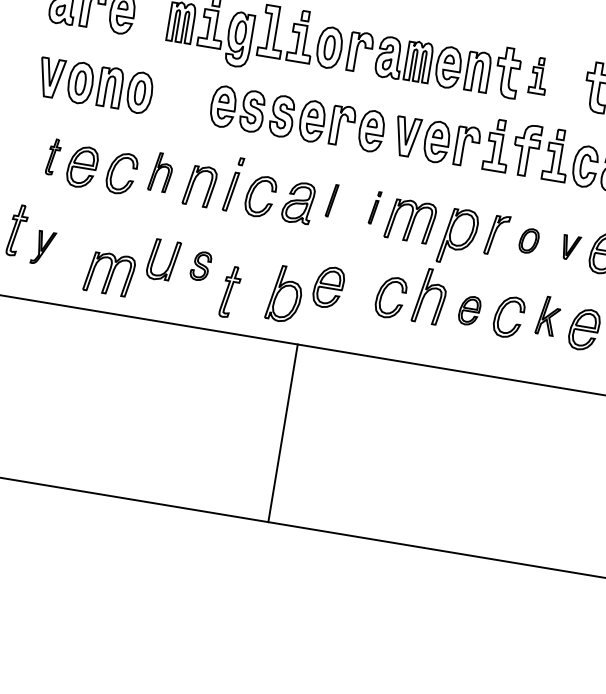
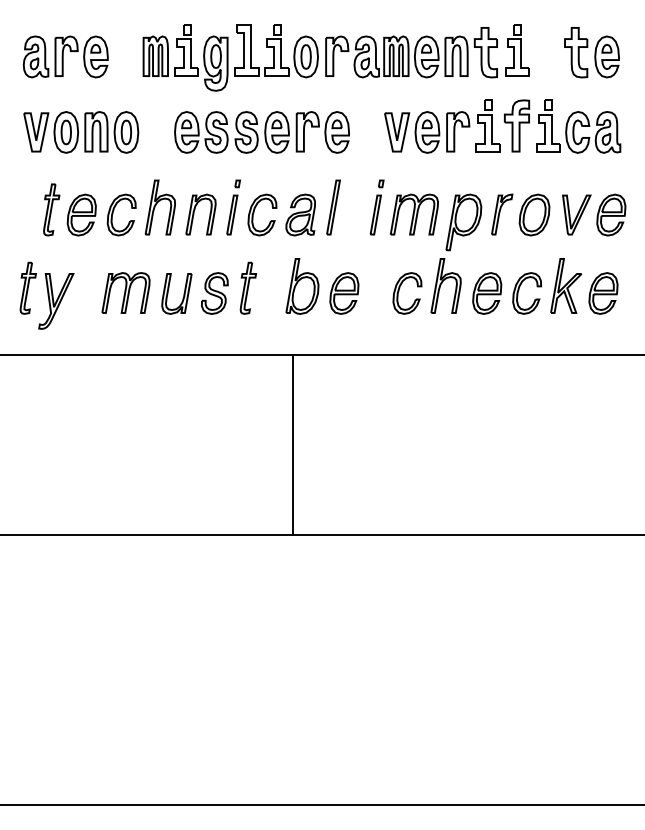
part: (539, 75) -> (517, 50), size x1.43
part: (296, 118) -> (261, 132), moved
part: (53, 156) -> (51, 209), size x1.43
part: (160, 172) -> (159, 207), size x1.43
part: (332, 200) -> (333, 207), size x1.67
part: (374, 207) -> (376, 207), size x1.67
part: (529, 240) -> (534, 214), size x1.67
part: (570, 247) -> (576, 214), size x1.67
part: (43, 248) -> (56, 301), size x1.67
part: (200, 266) -> (214, 293), size x1.43
part: (109, 273) -> (125, 292), moved
part: (230, 291) -> (248, 287), moved
part: (285, 294) -> (302, 286), moved
part: (469, 310) -> (487, 293), size x1.43
part: (548, 315) -> (565, 285), size x1.43
line: (283, 432) -> (293, 444), moved

